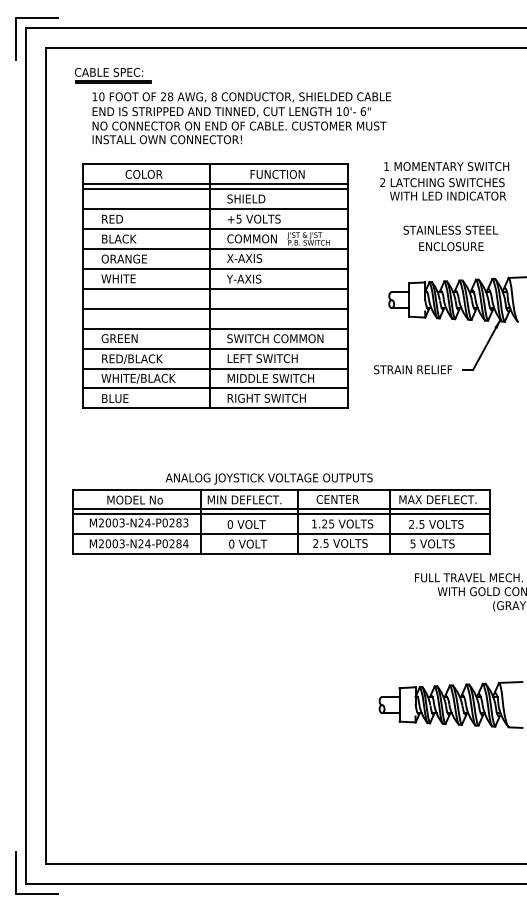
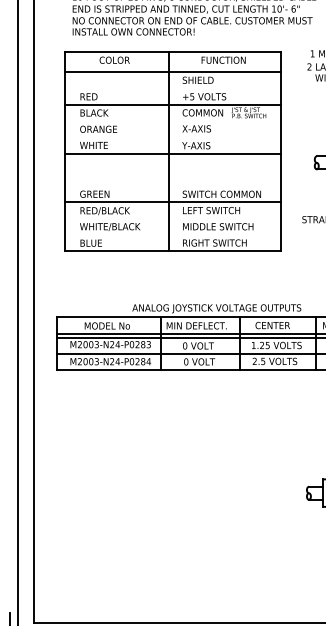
line: (214, 184) -> (172, 68), removed
line: (214, 209) -> (172, 88), removed
line: (214, 248) -> (172, 120), removed
line: (214, 268) -> (172, 137), removed
line: (214, 308) -> (172, 169), removed
line: (214, 328) -> (172, 185), removed
line: (214, 368) -> (172, 218), removed
line: (214, 388) -> (172, 234), removed

